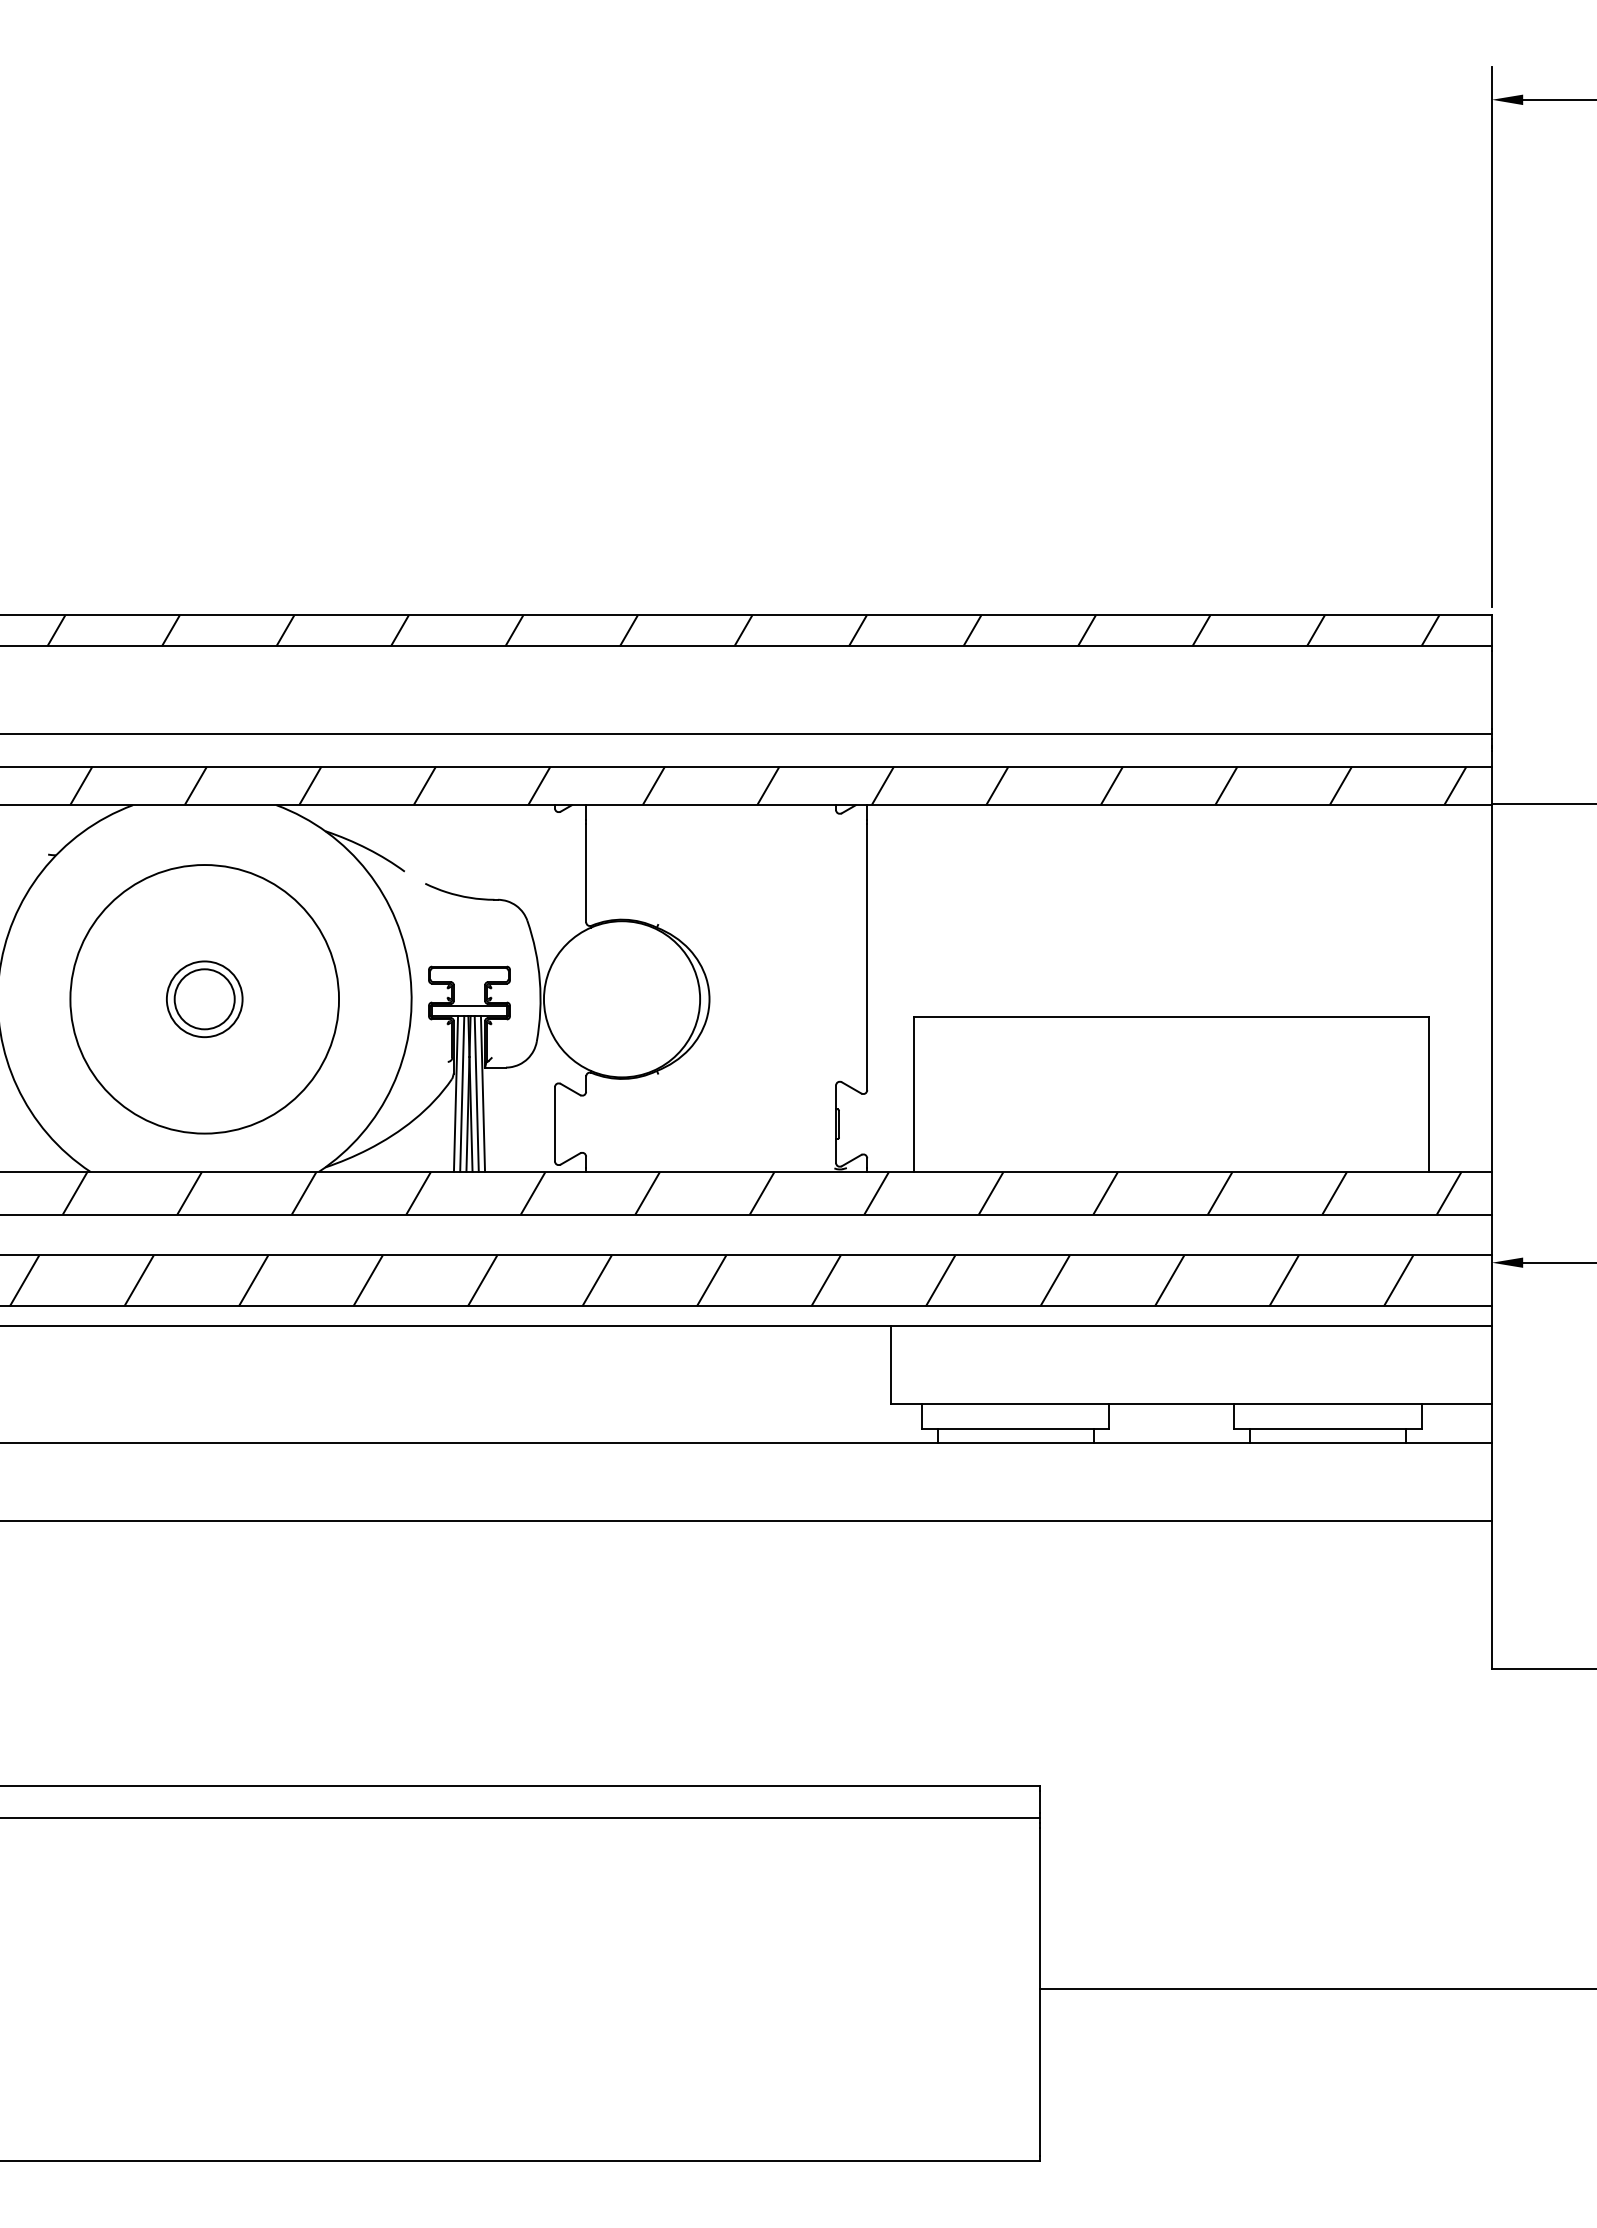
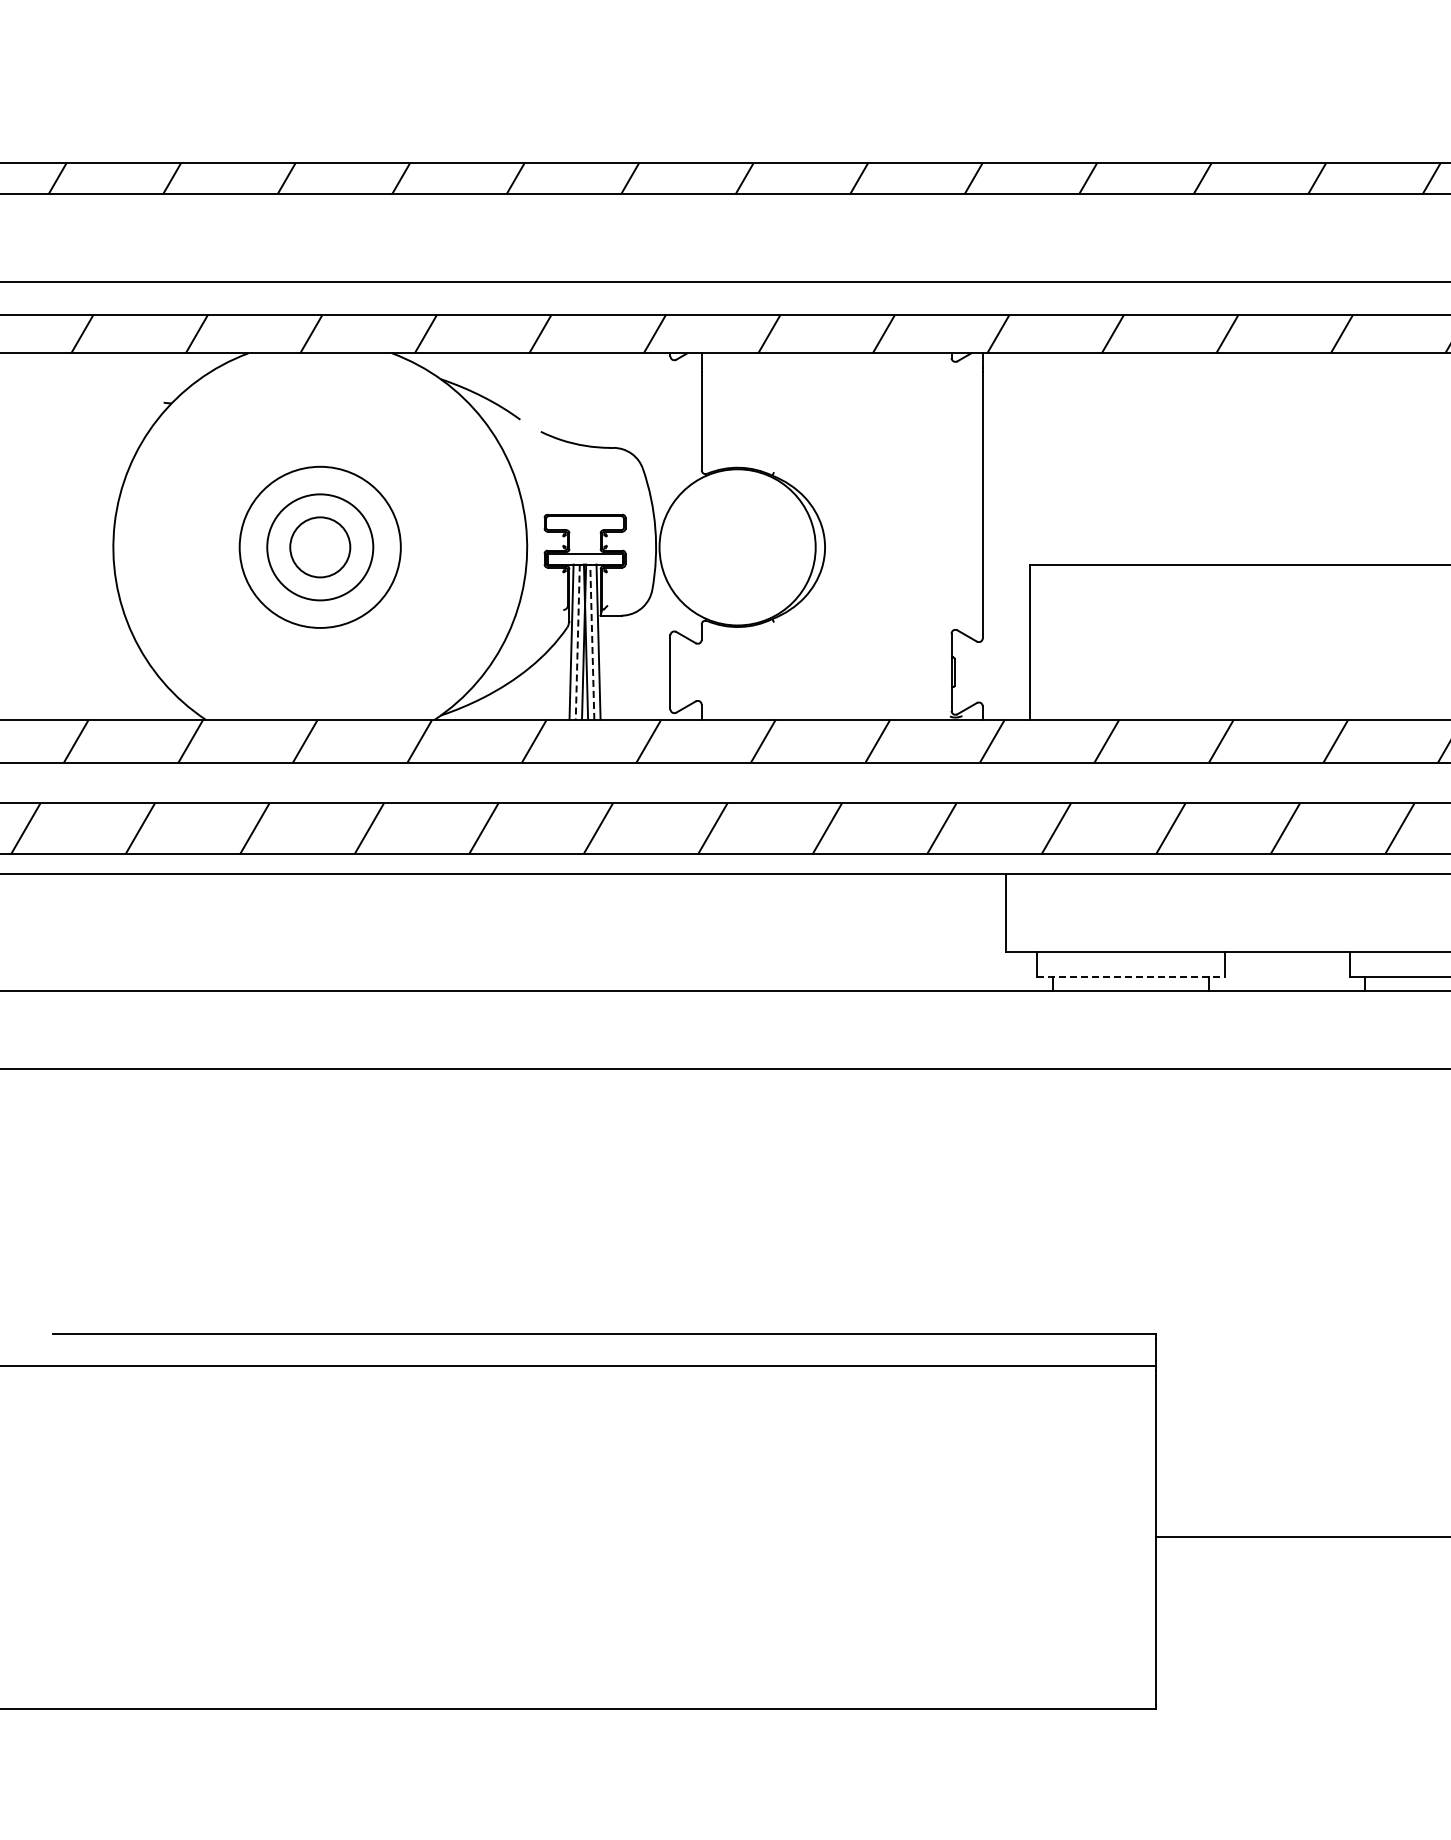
circle: (204, 999) -> (320, 547), size x0.6
circle: (204, 999) -> (320, 547), size x1.4
line: (462, 1094) -> (578, 642), solid -> dashed
line: (476, 1094) -> (592, 642), solid -> dashed
line: (1015, 1428) -> (1131, 976), solid -> dashed

